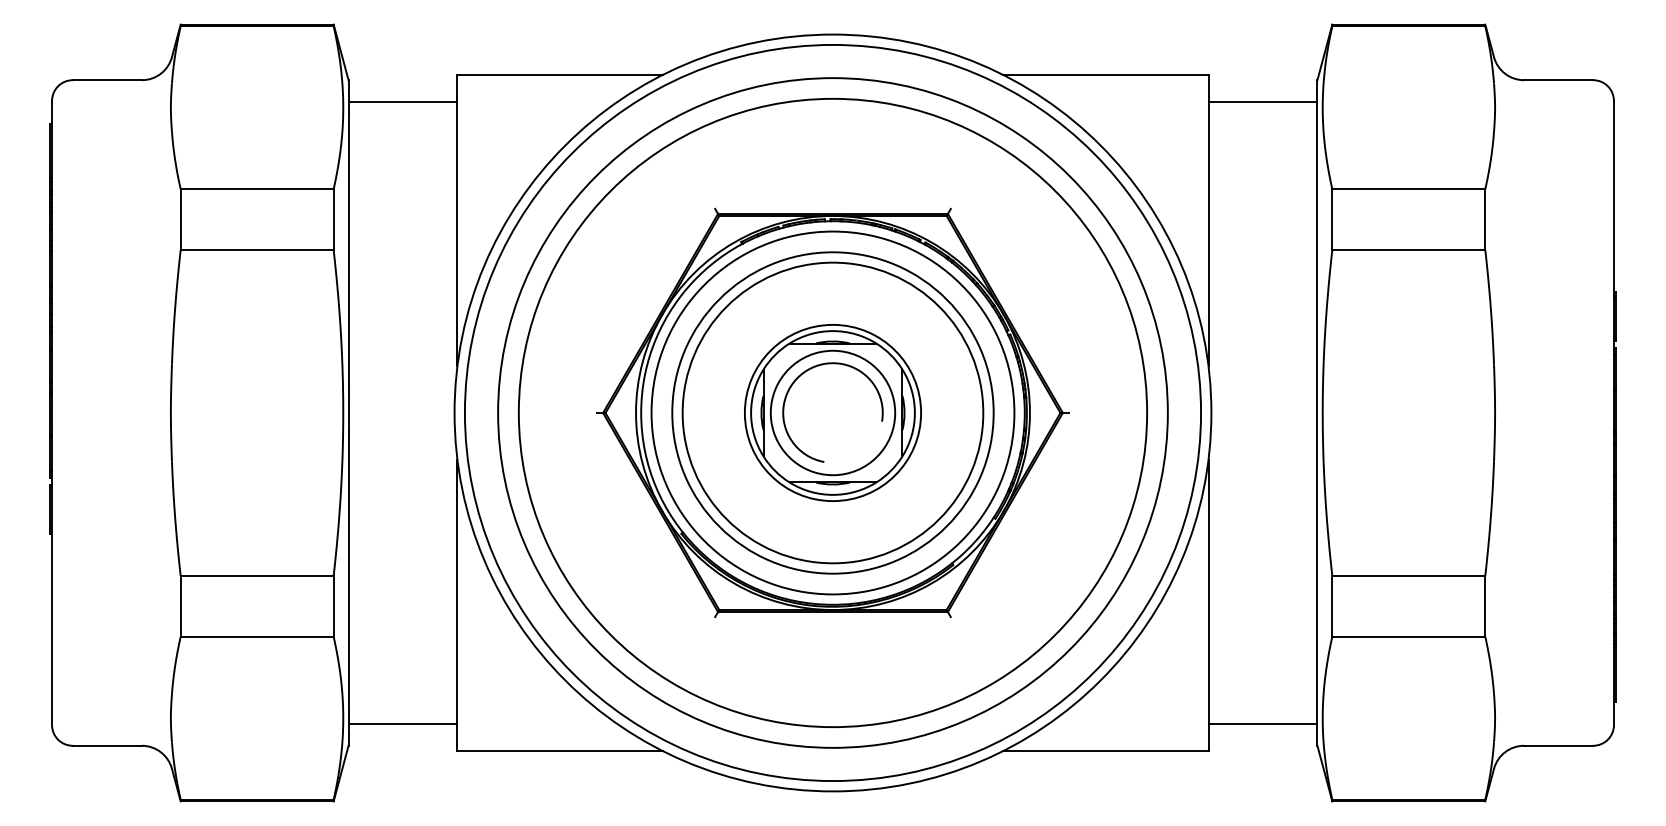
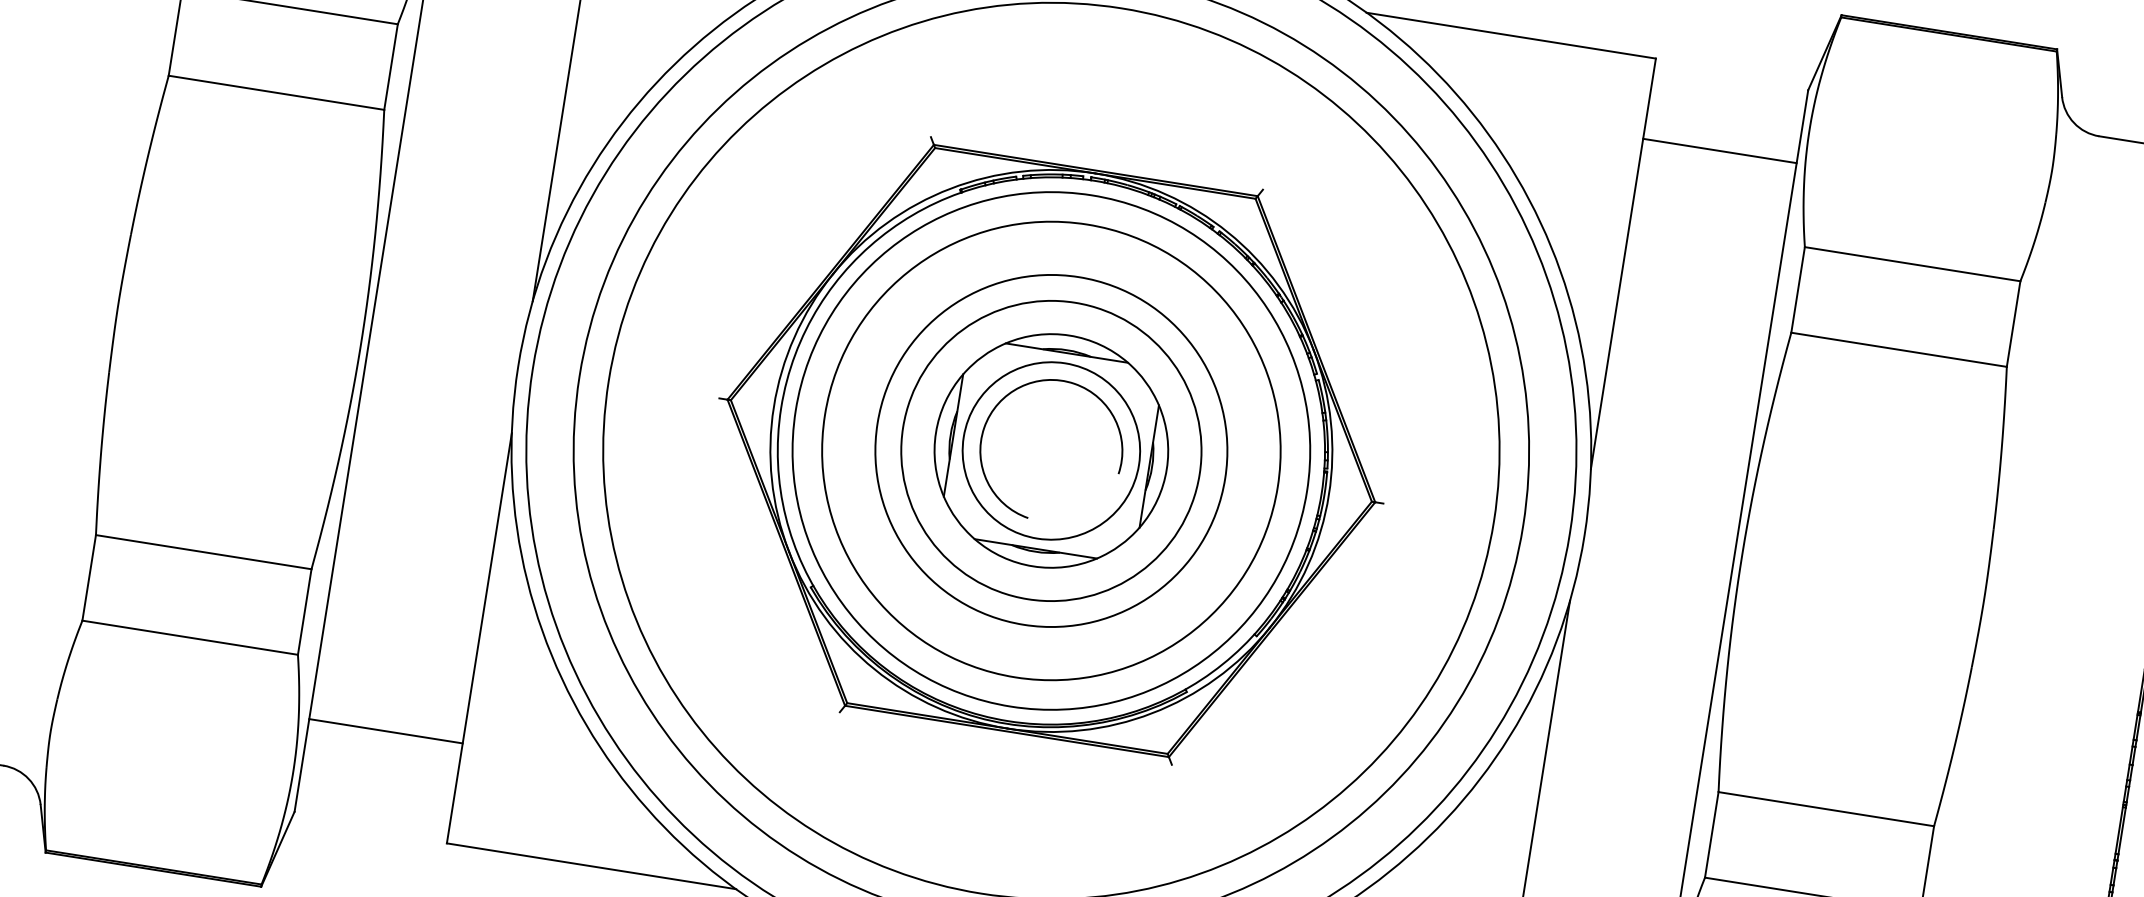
line: (1262, 101) -> (1719, 150), moved
circle: (832, 412) -> (1050, 450), size x0.7
circle: (832, 412) -> (1050, 450), size x1.4
line: (402, 724) -> (385, 731), moved

